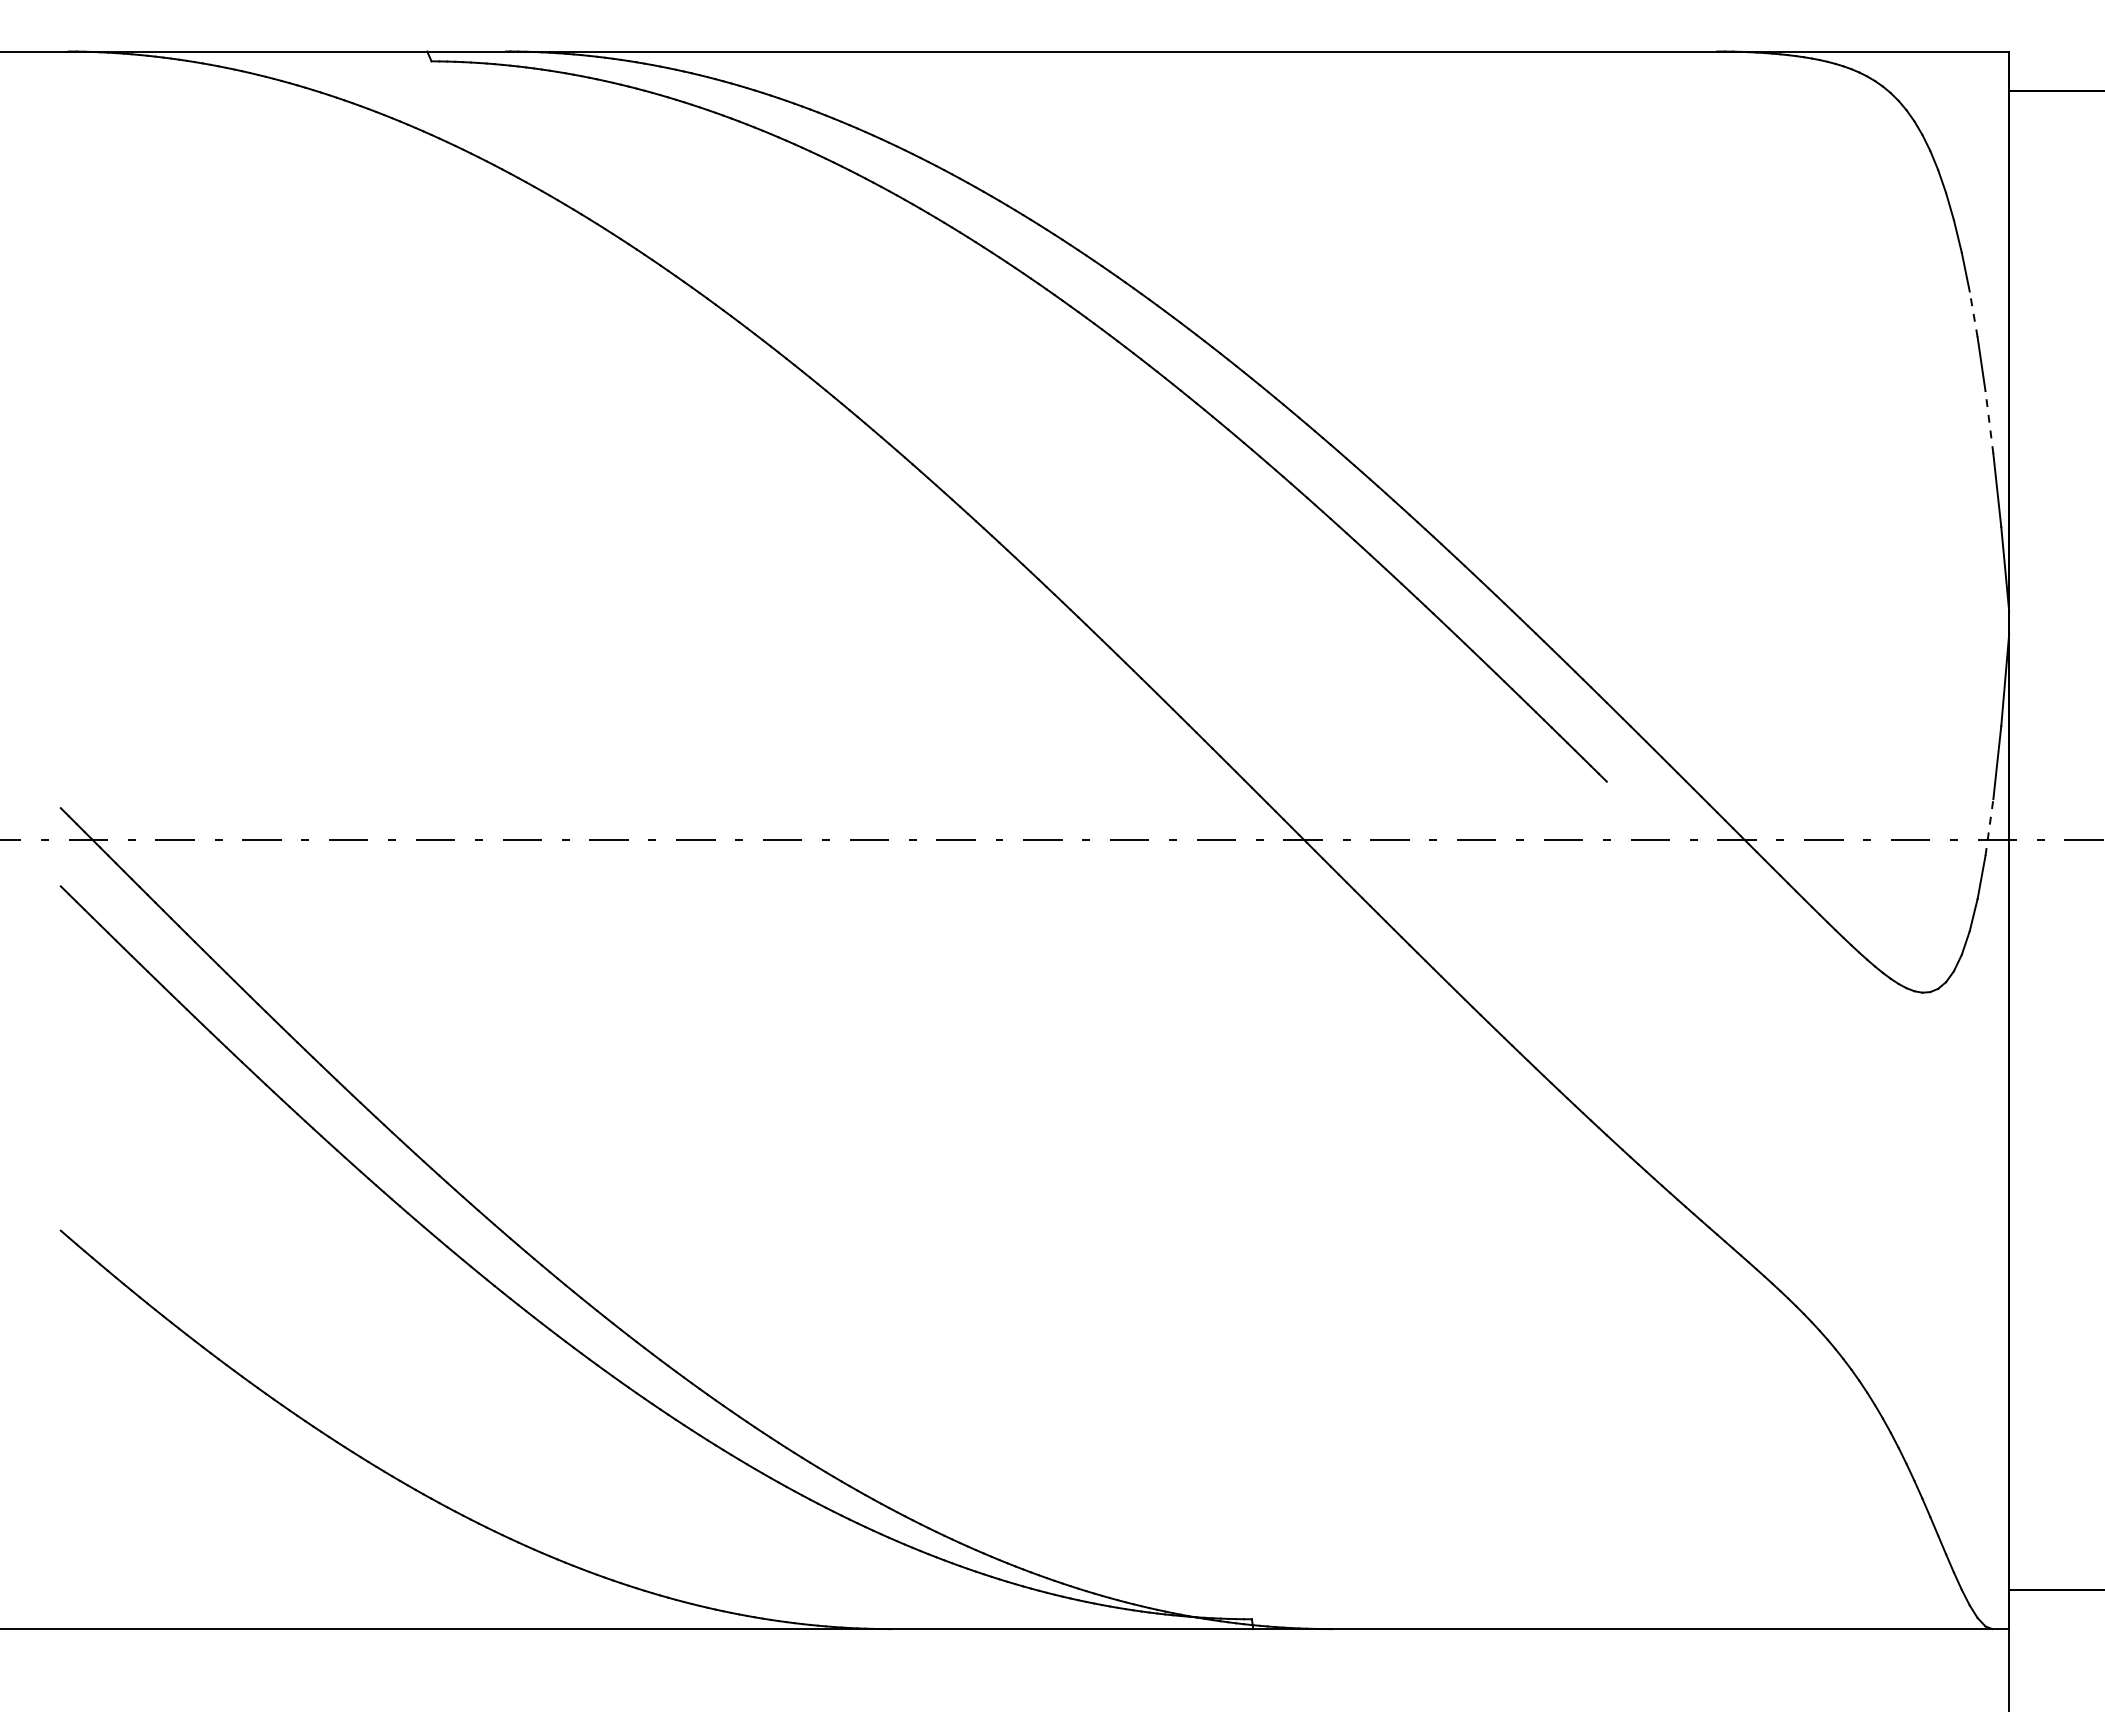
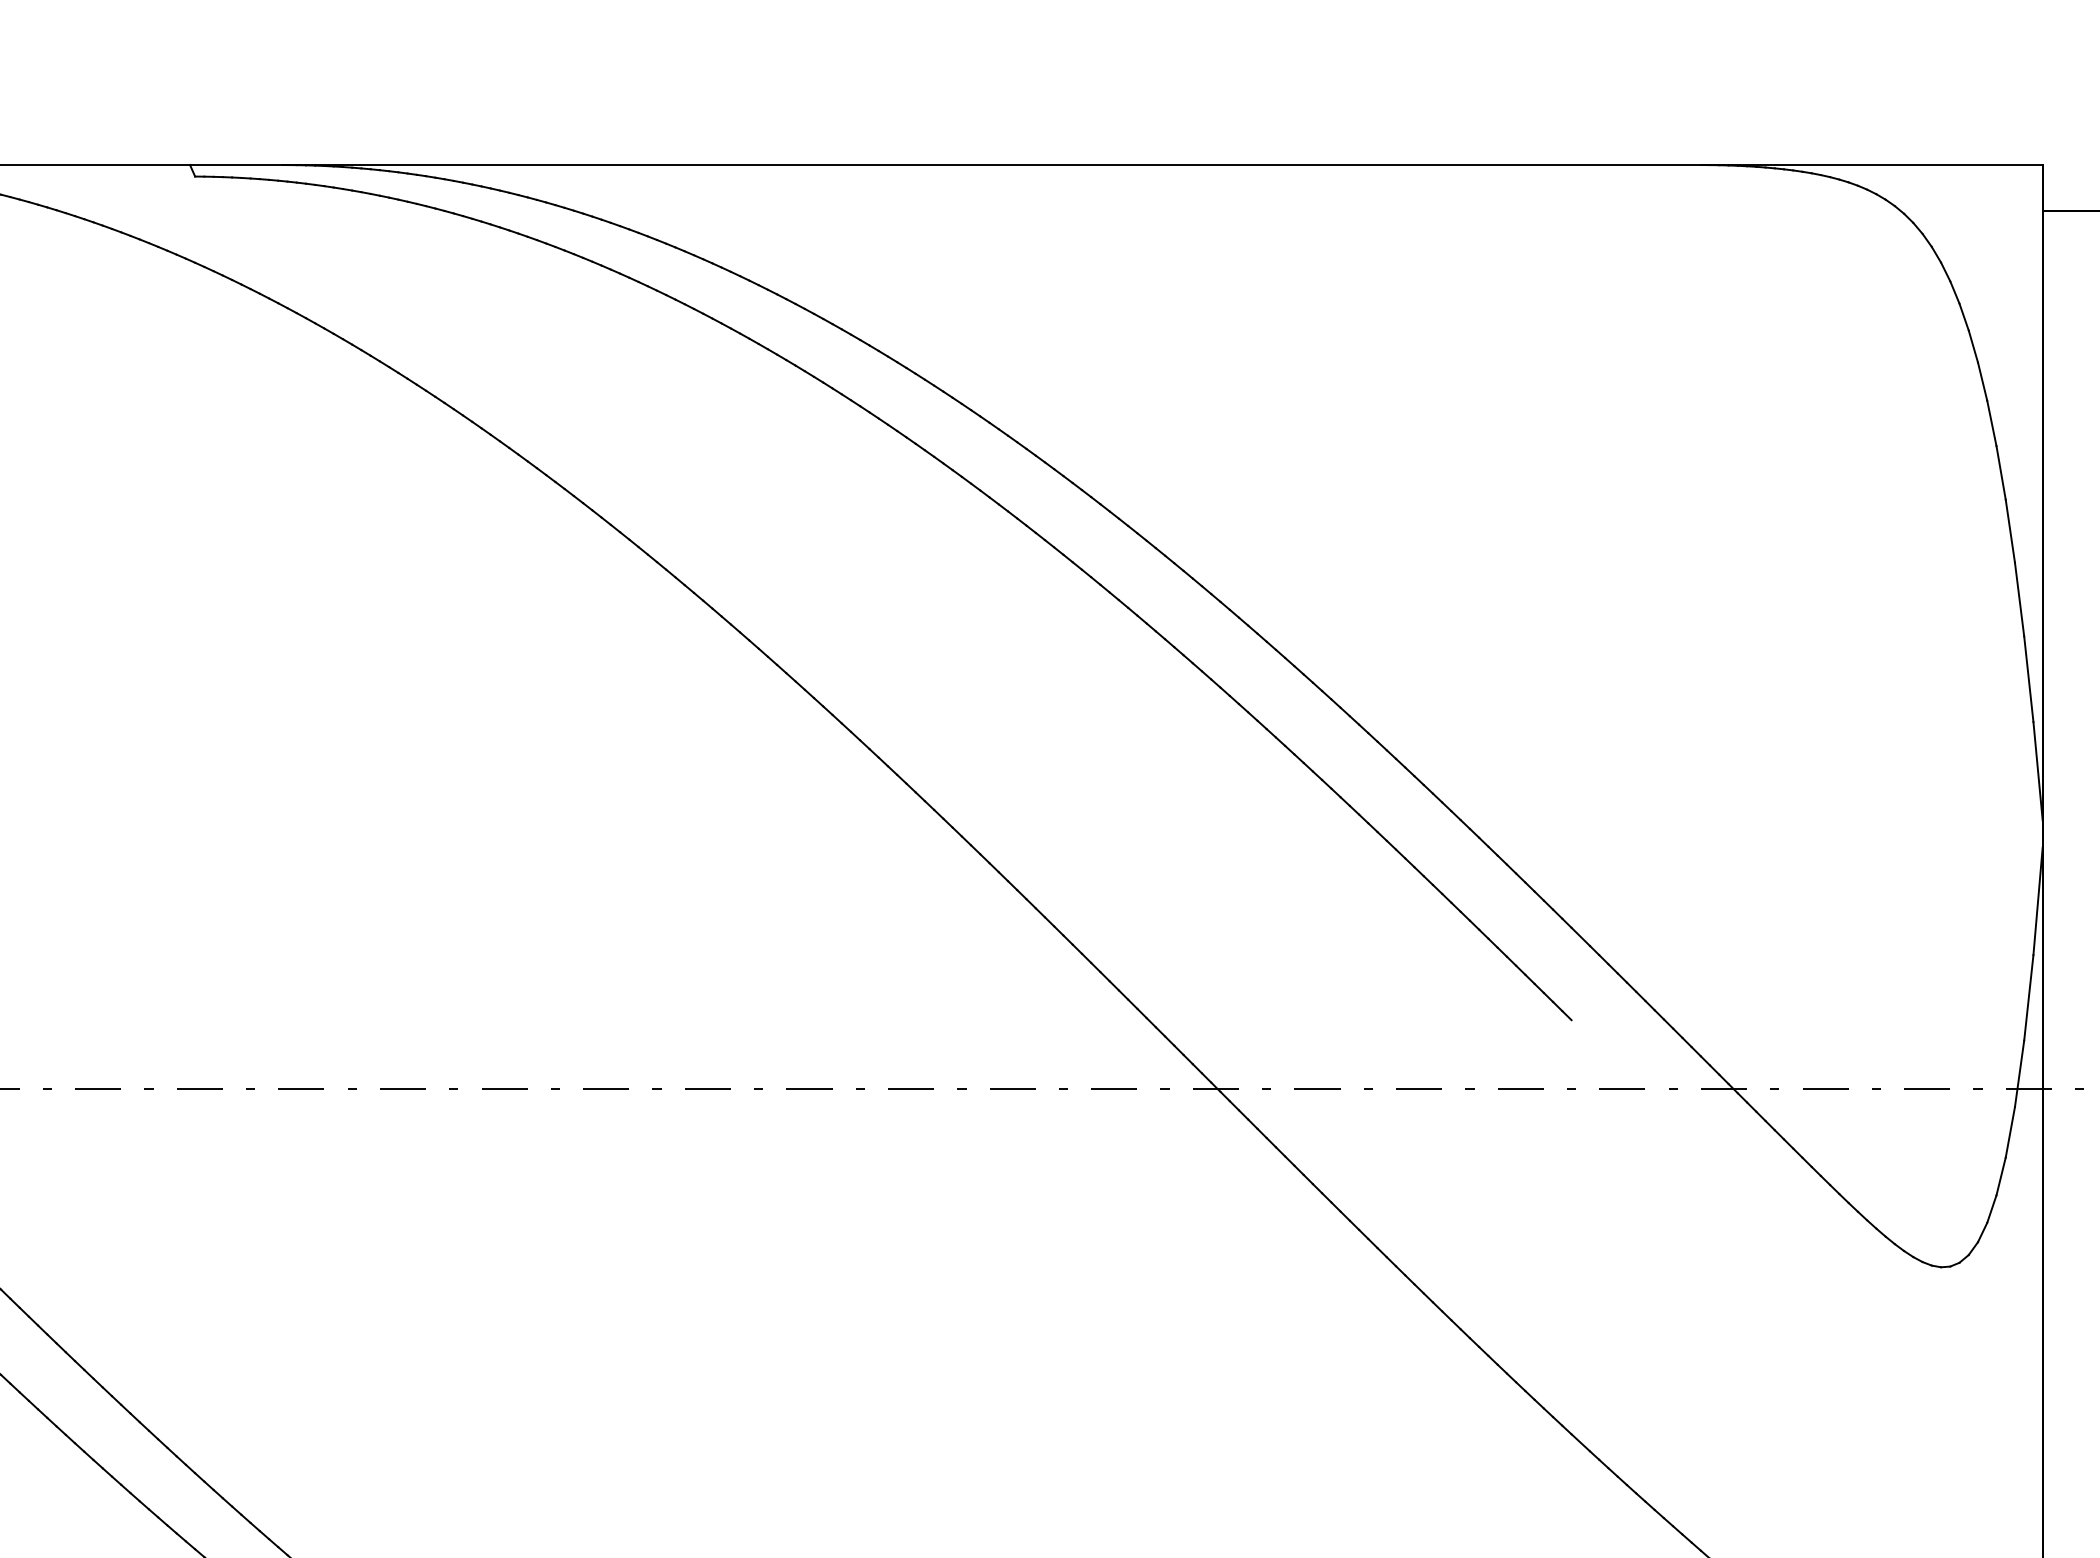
line: (1973, 313) -> (2000, 471), dashed -> solid
line: (1989, 422) -> (2019, 599), dashed -> solid
line: (1989, 827) -> (2019, 1073), dashed -> solid

